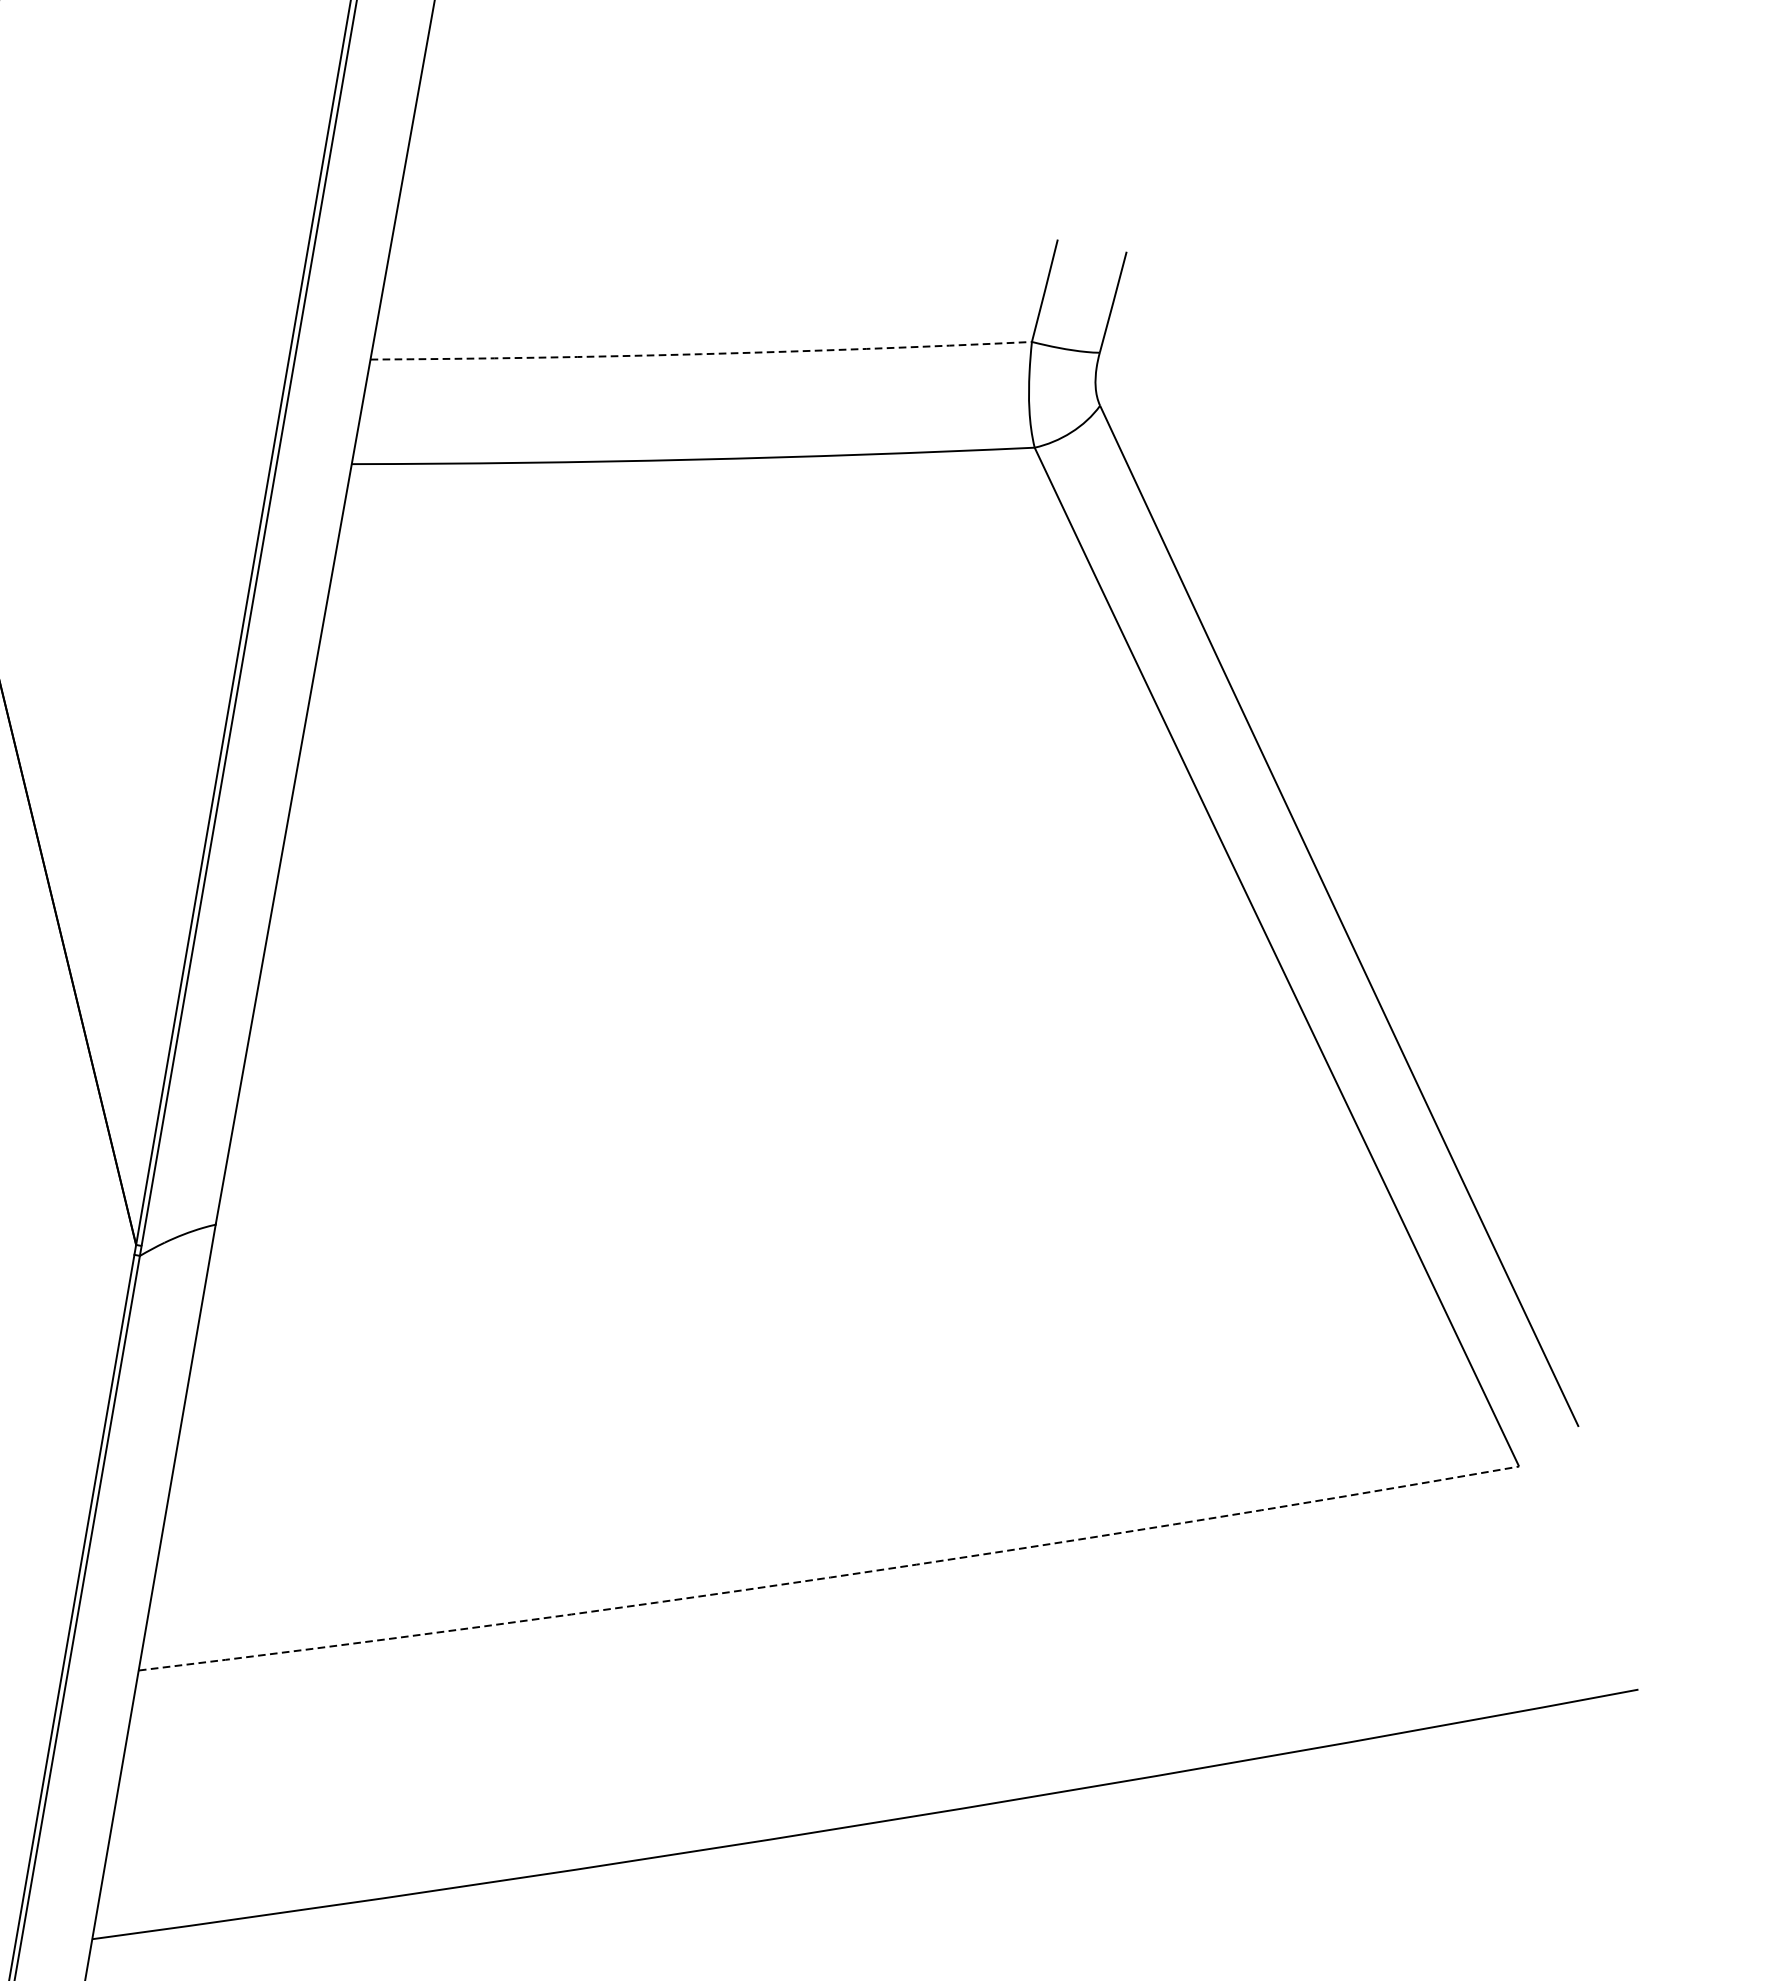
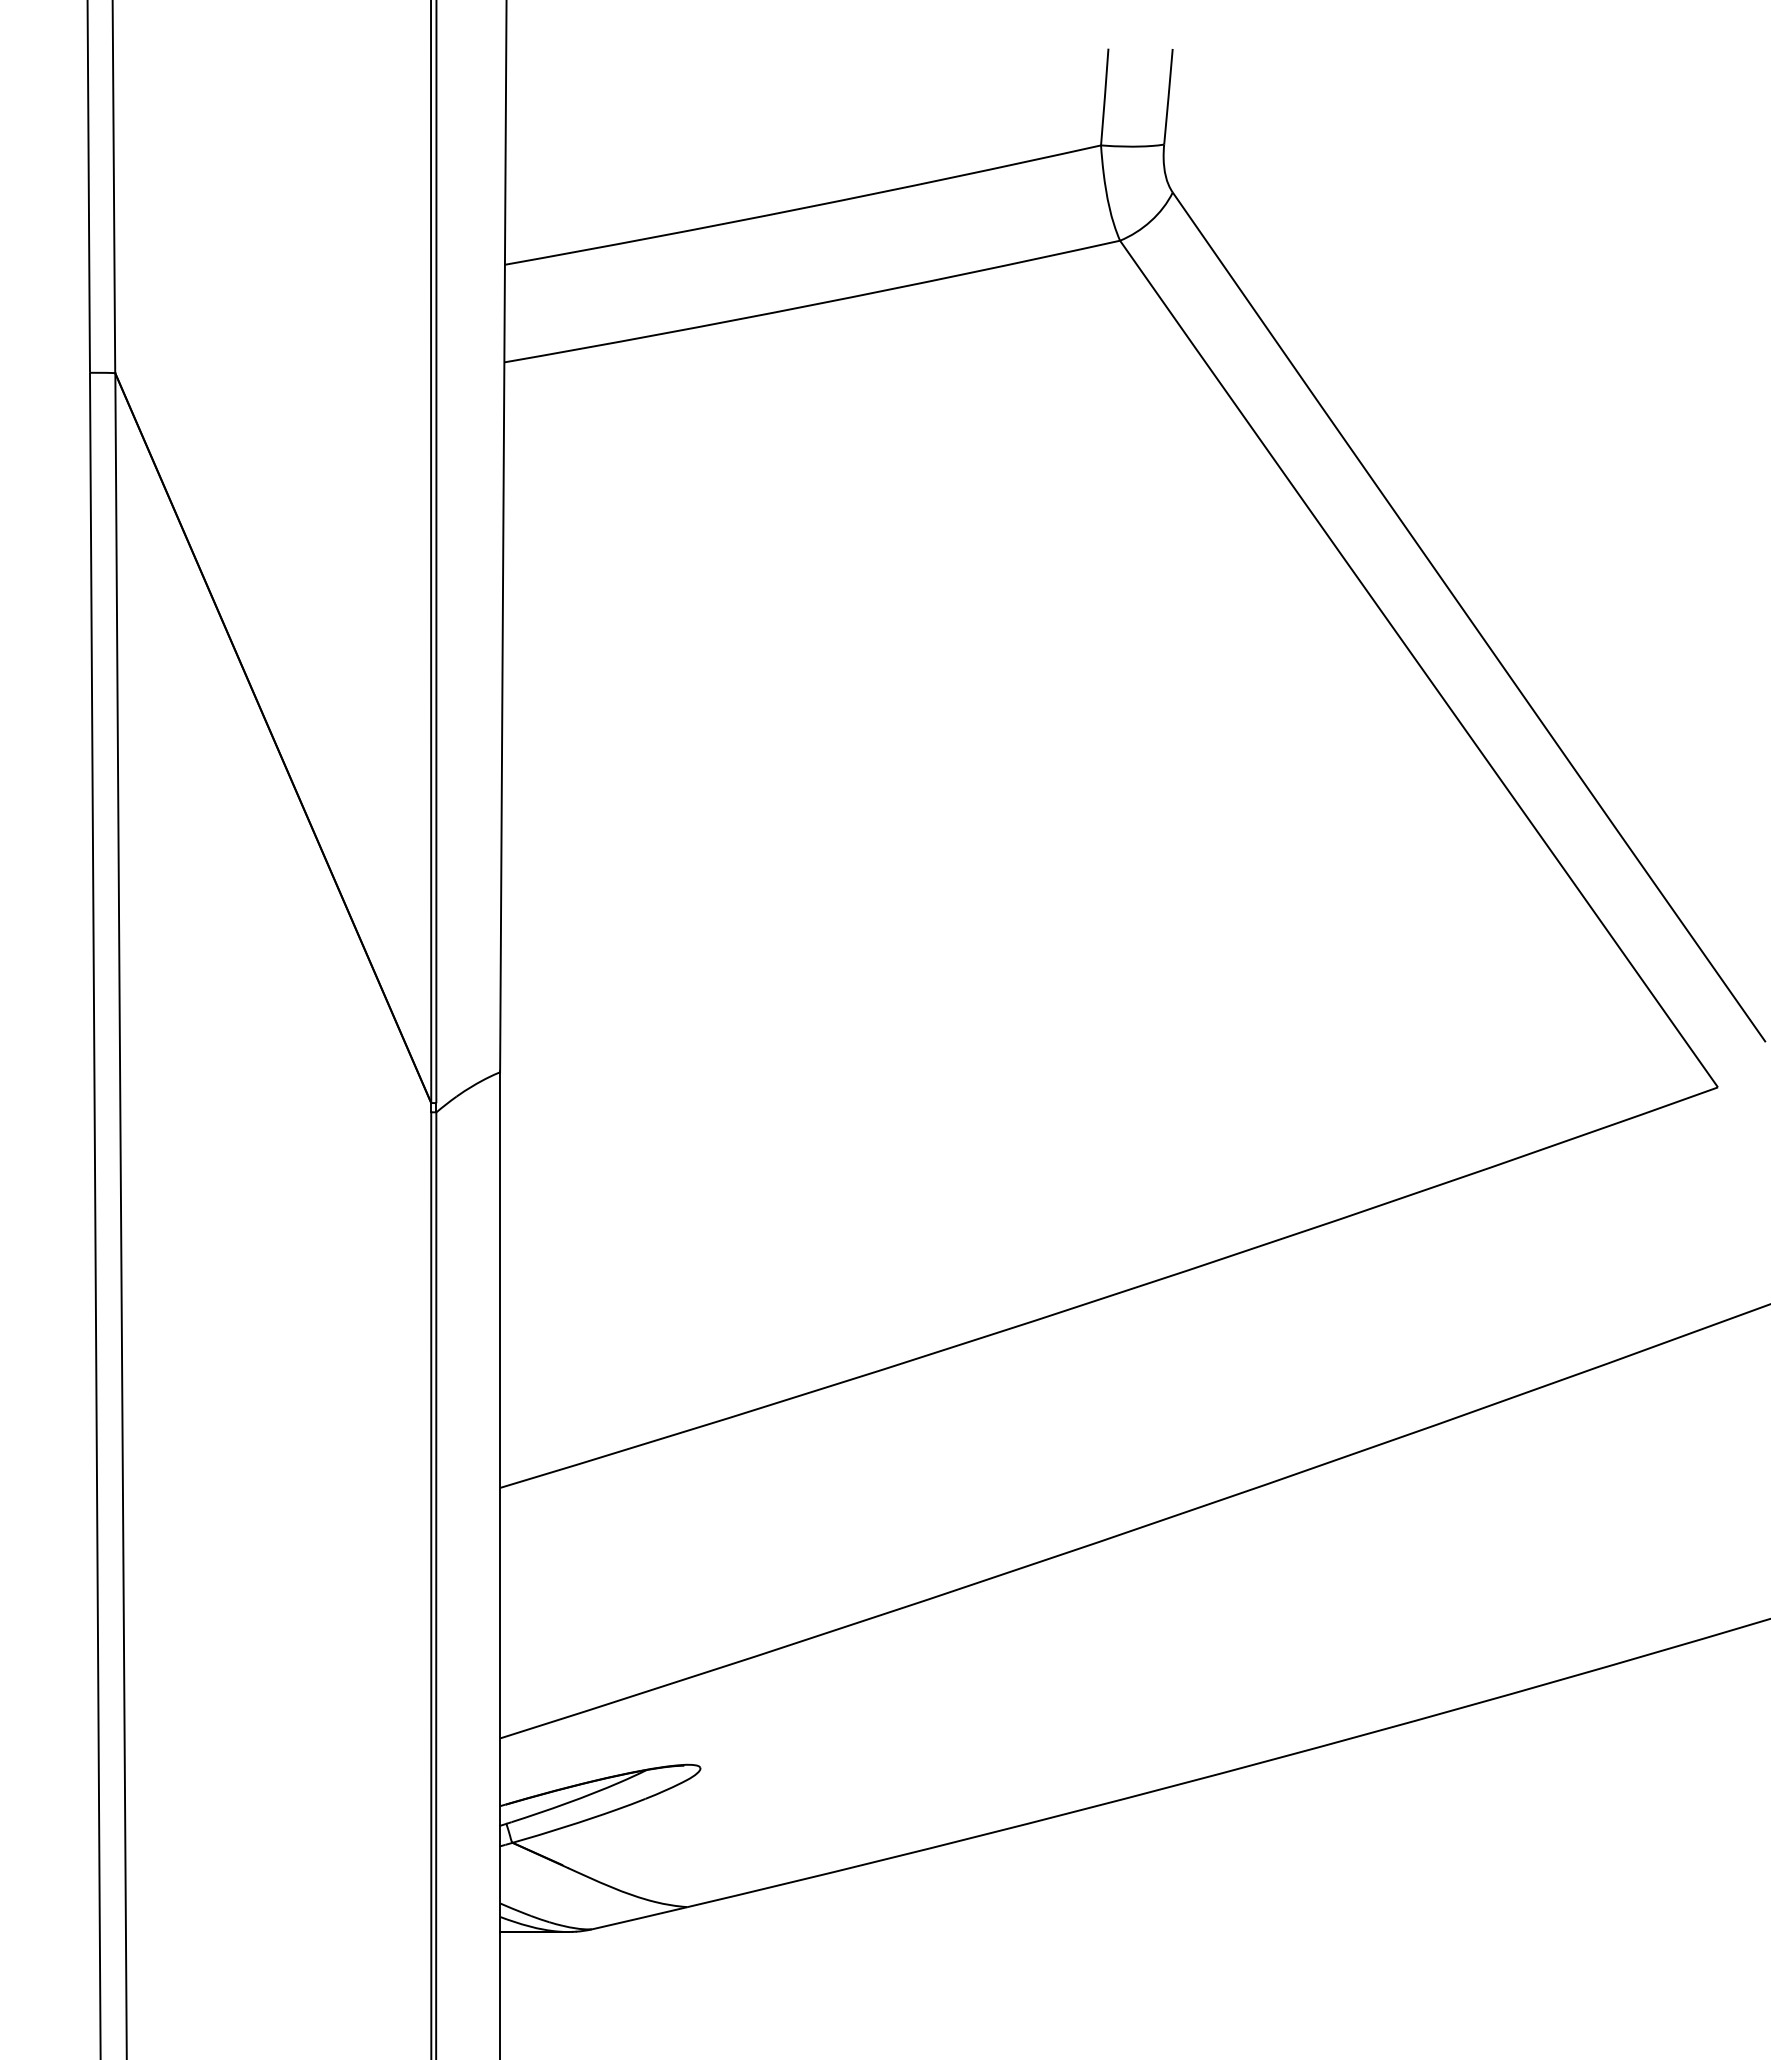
arc: (701, 354) -> (803, 208), dashed -> solid
arc: (830, 1577) -> (1111, 1295), dashed -> solid

